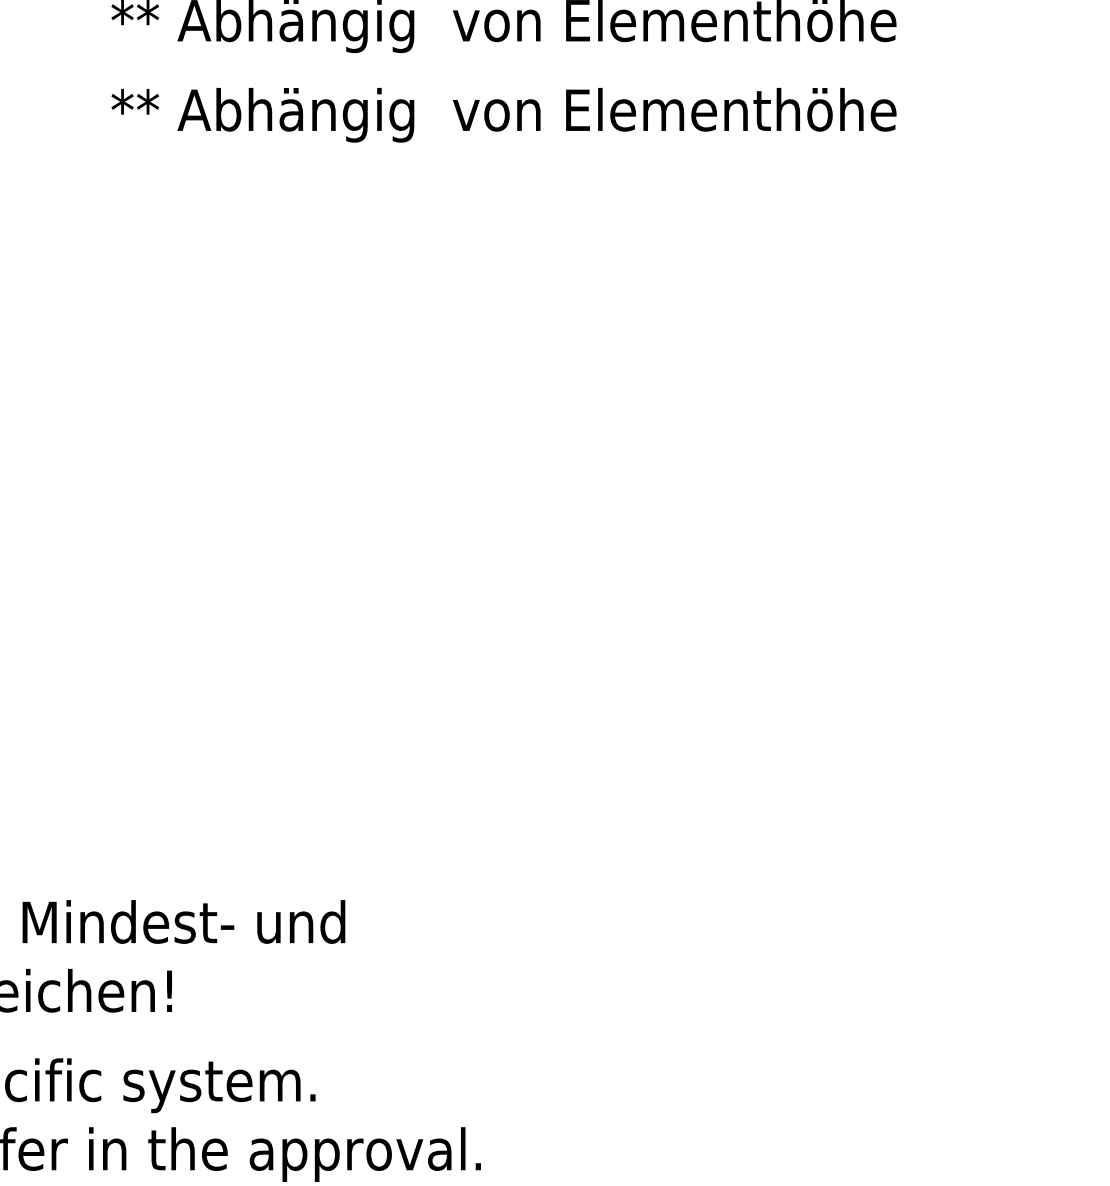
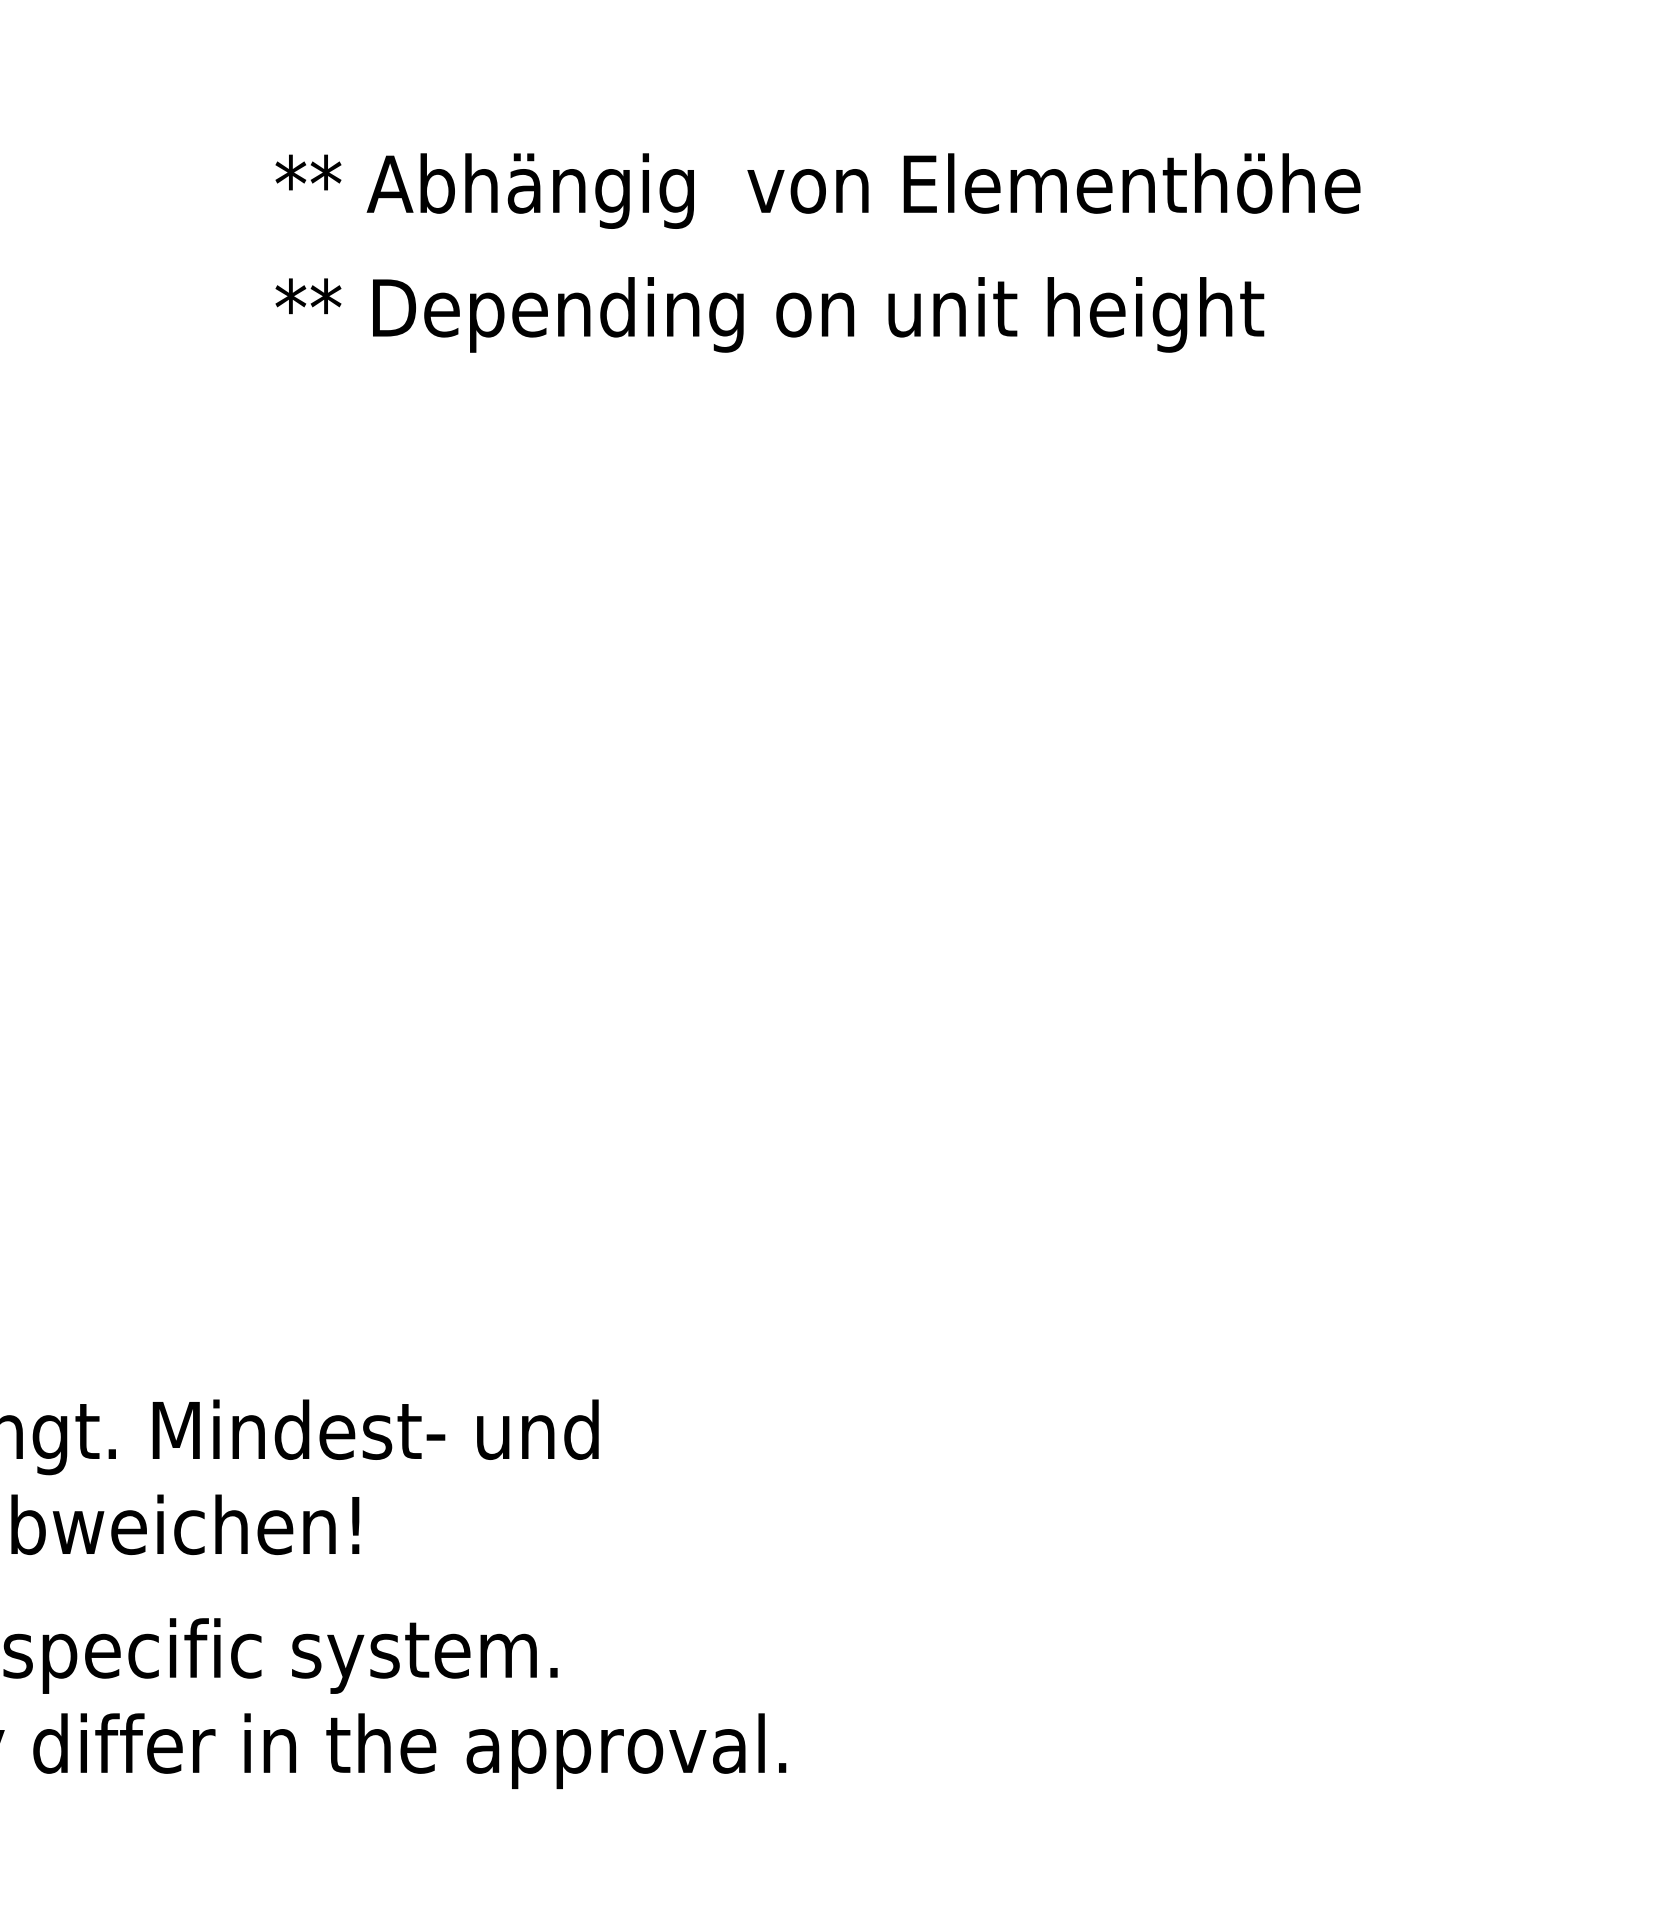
text: (536, 114) -> (863, 314), ** Abhängig  von Elementhöhe -> ** Depending on unit height

